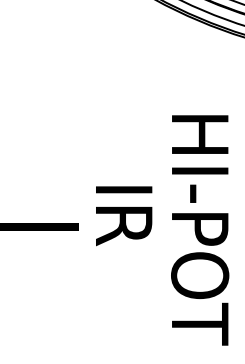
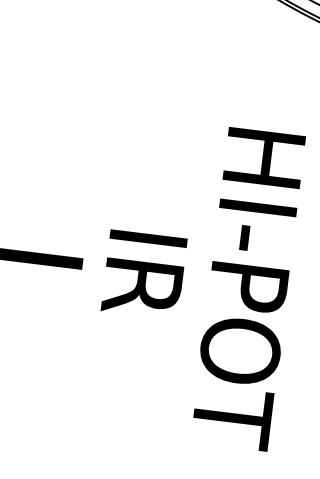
text: (124, 216) -> (144, 275), moved

